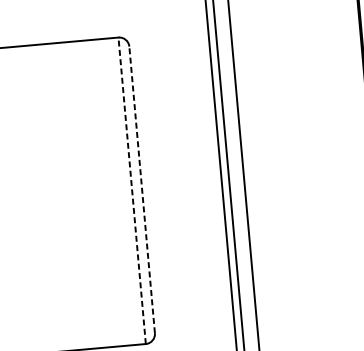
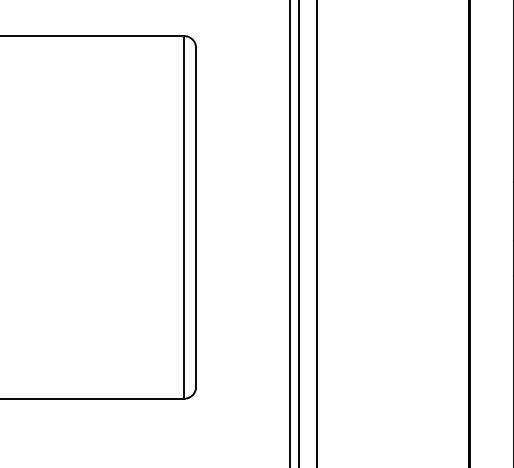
line: (132, 189) -> (184, 216), dashed -> solid
line: (142, 189) -> (196, 217), dashed -> solid

